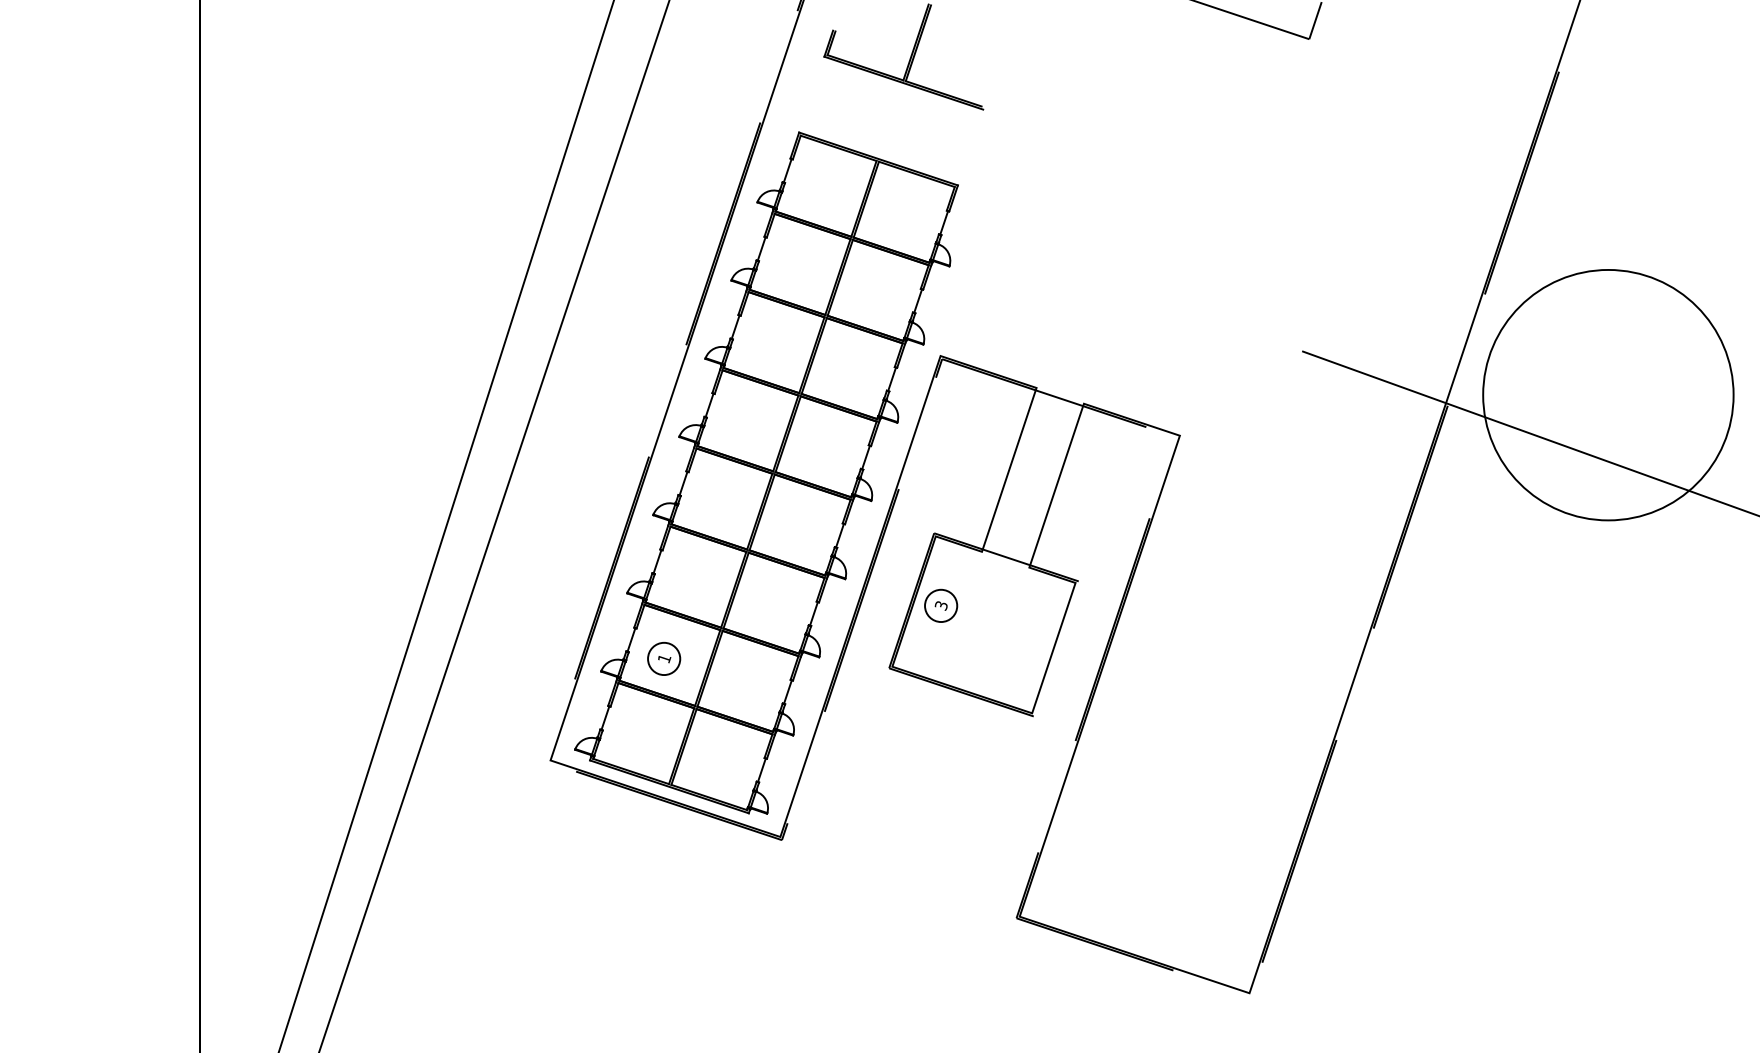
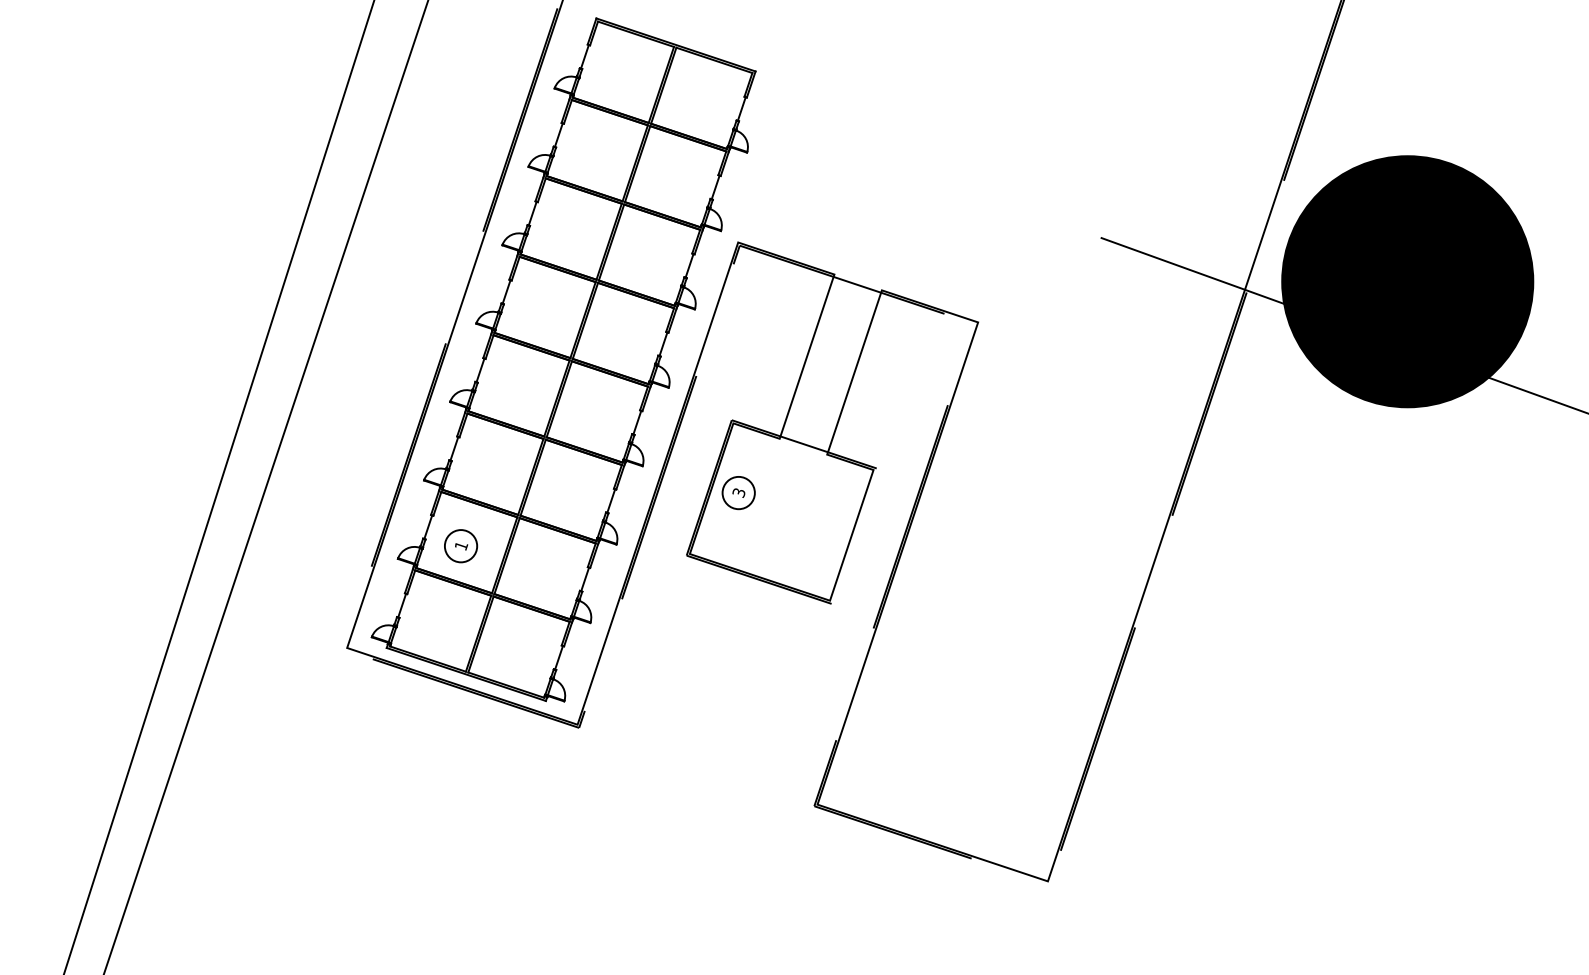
fill: (1608, 394) -> (1407, 281), added

